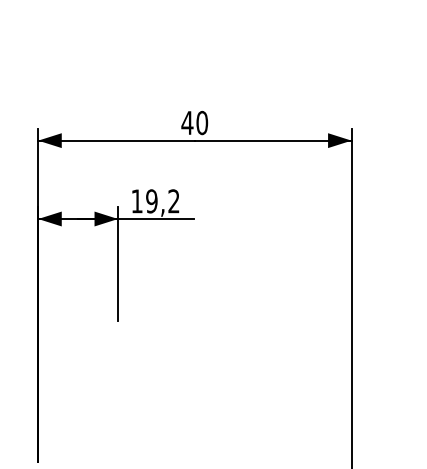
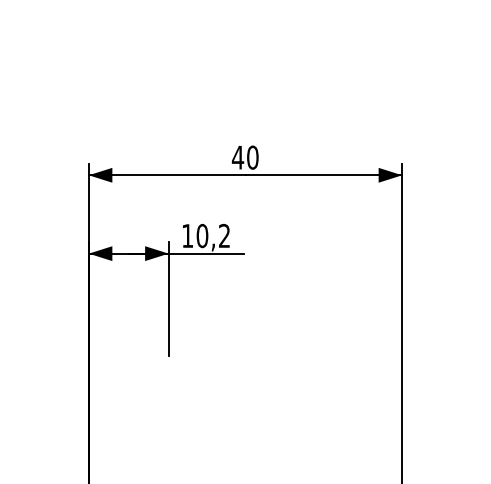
text: (151, 201) -> (202, 236), 19,2 -> 10,2

